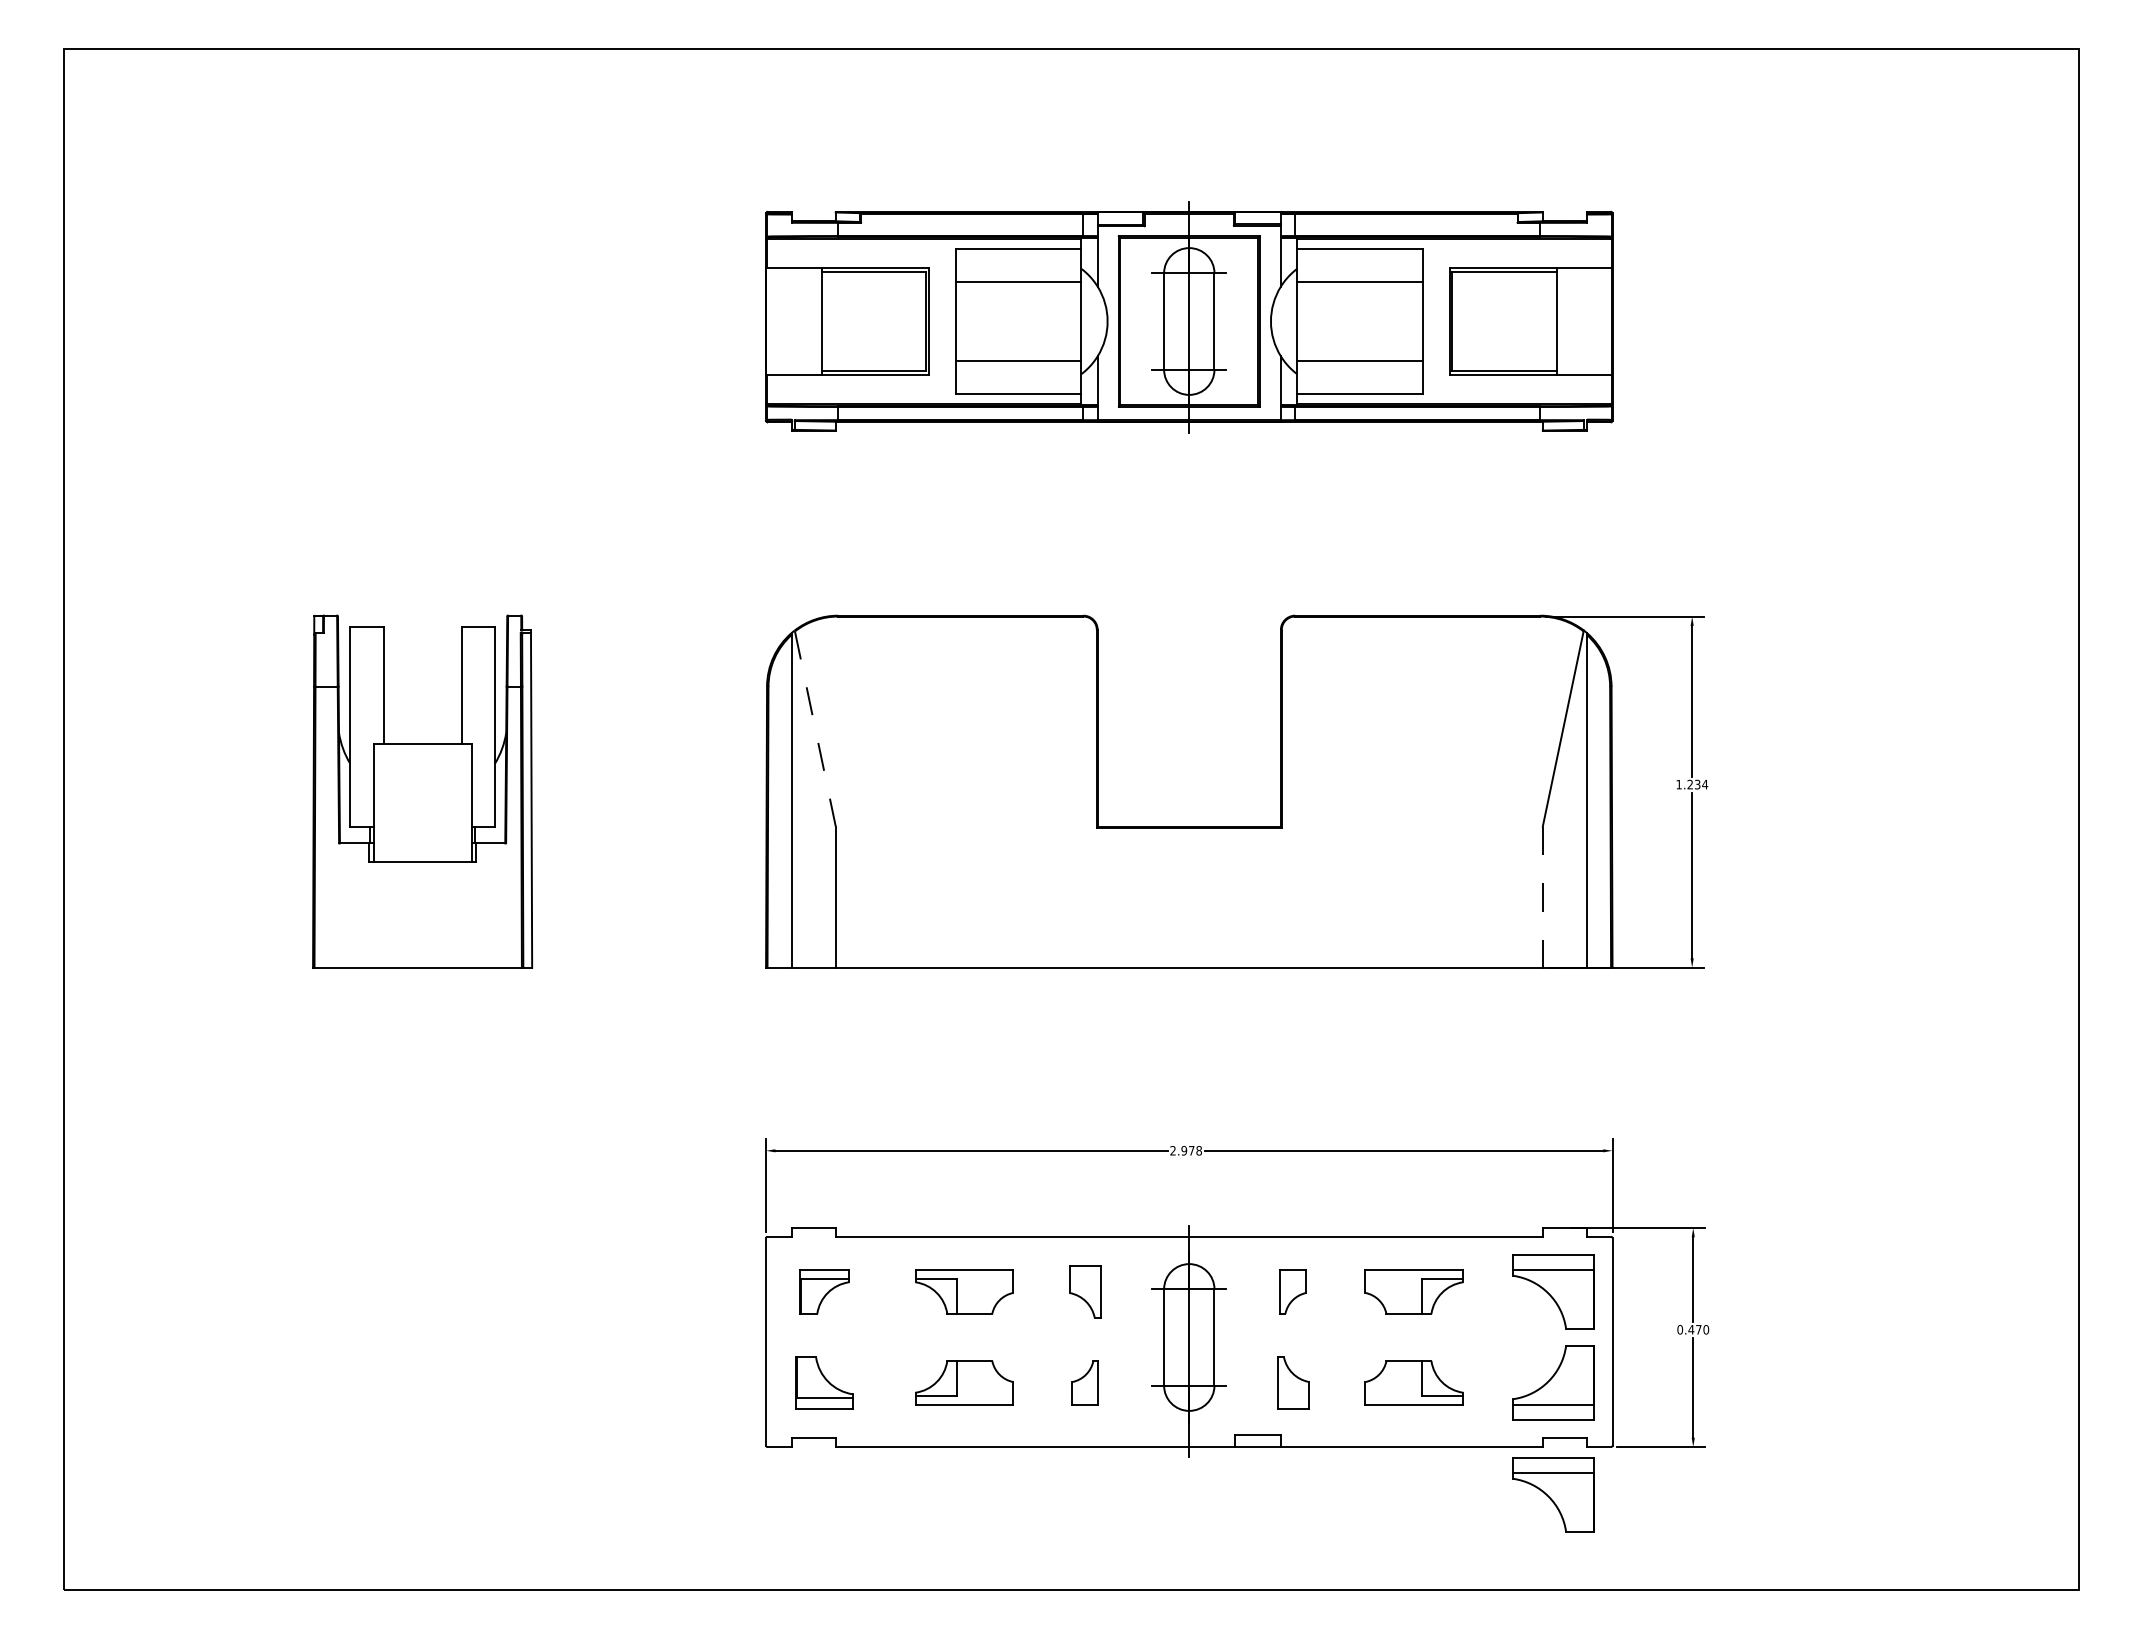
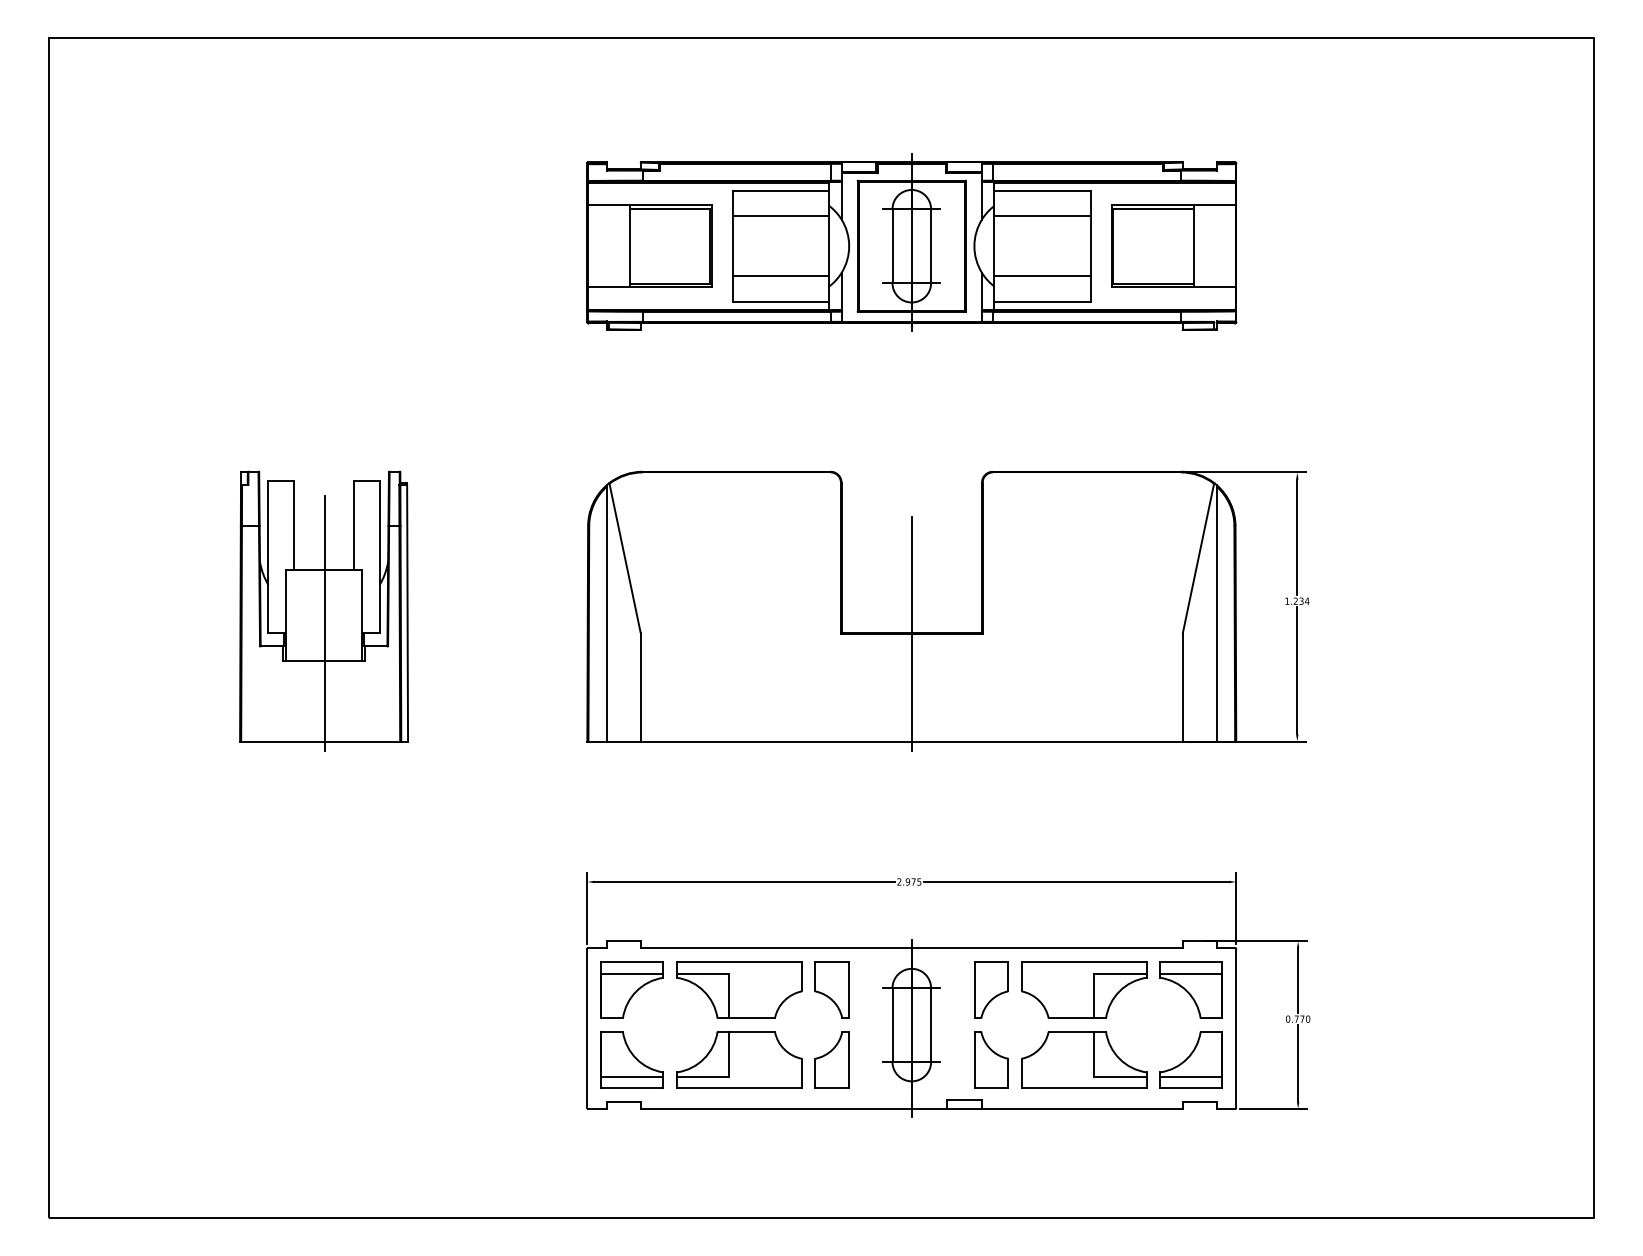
line: (815, 728) -> (625, 558), dashed -> solid
line: (423, 813) -> (324, 623), added
line: (1189, 826) -> (911, 633), added
line: (1542, 897) -> (1182, 687), dashed -> solid
text: (1198, 1150) -> (918, 881), 2.978 -> 2.975
part: (824, 1291) -> (632, 989), size x1.67
part: (964, 1291) -> (739, 989), size x1.67
part: (1085, 1291) -> (832, 989), size x1.43
part: (1293, 1291) -> (991, 989), size x1.67
part: (1414, 1291) -> (1084, 989), size x1.67
text: (1691, 1329) -> (1296, 1018), 0.470 -> 0.770
part: (824, 1382) -> (632, 1059), size x1.43
part: (964, 1382) -> (739, 1059), size x1.67
part: (1085, 1382) -> (832, 1059), size x1.67
part: (1293, 1382) -> (991, 1059), size x1.43
part: (1414, 1382) -> (1084, 1059), size x1.67
part: (1553, 1494) -> (1191, 1145), removed

